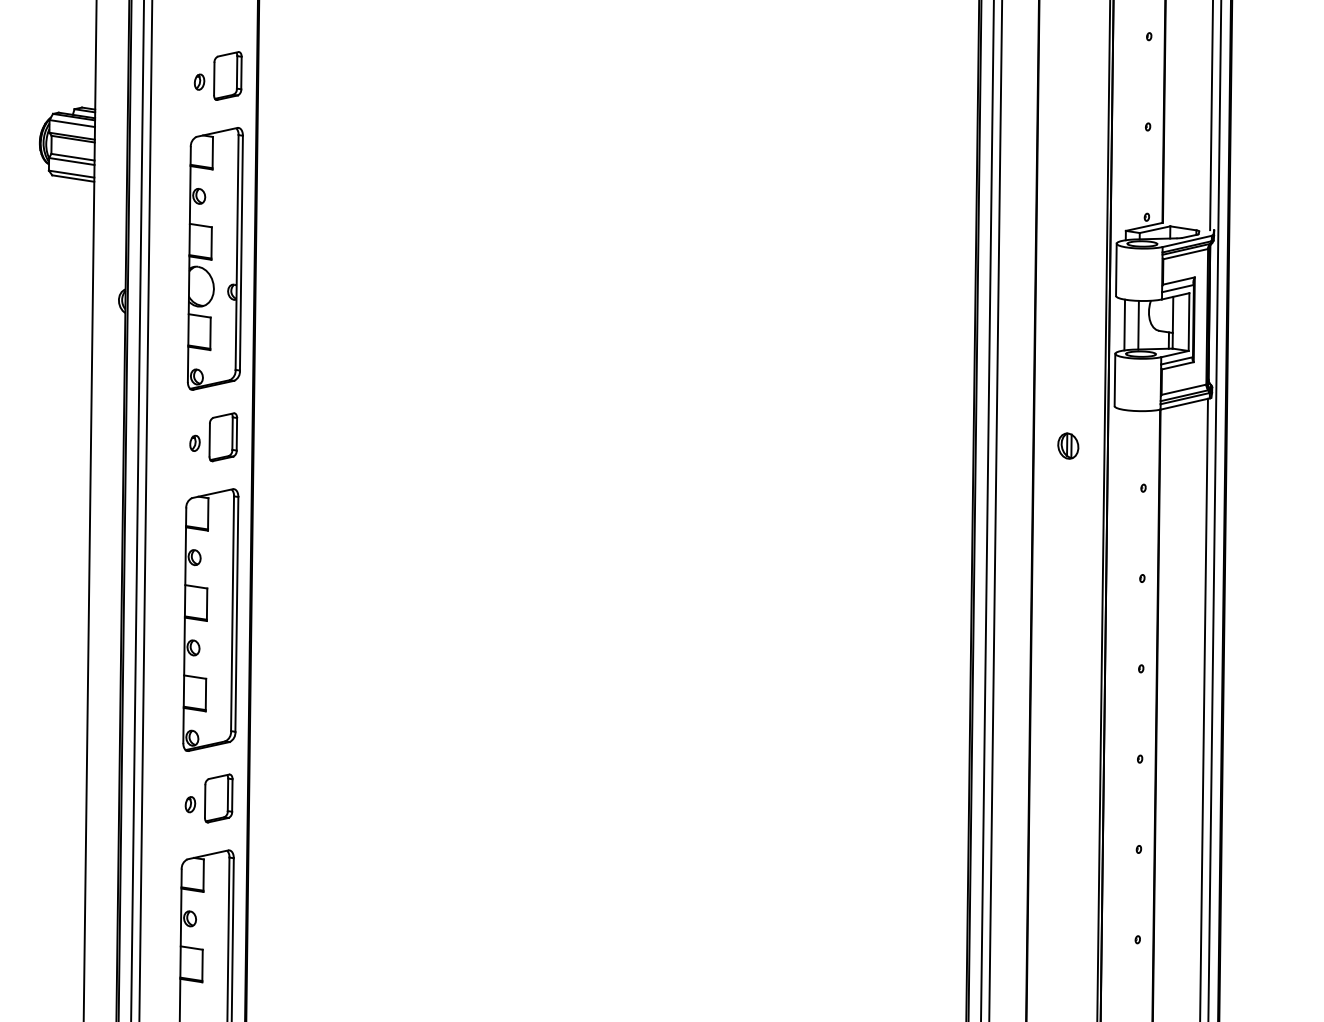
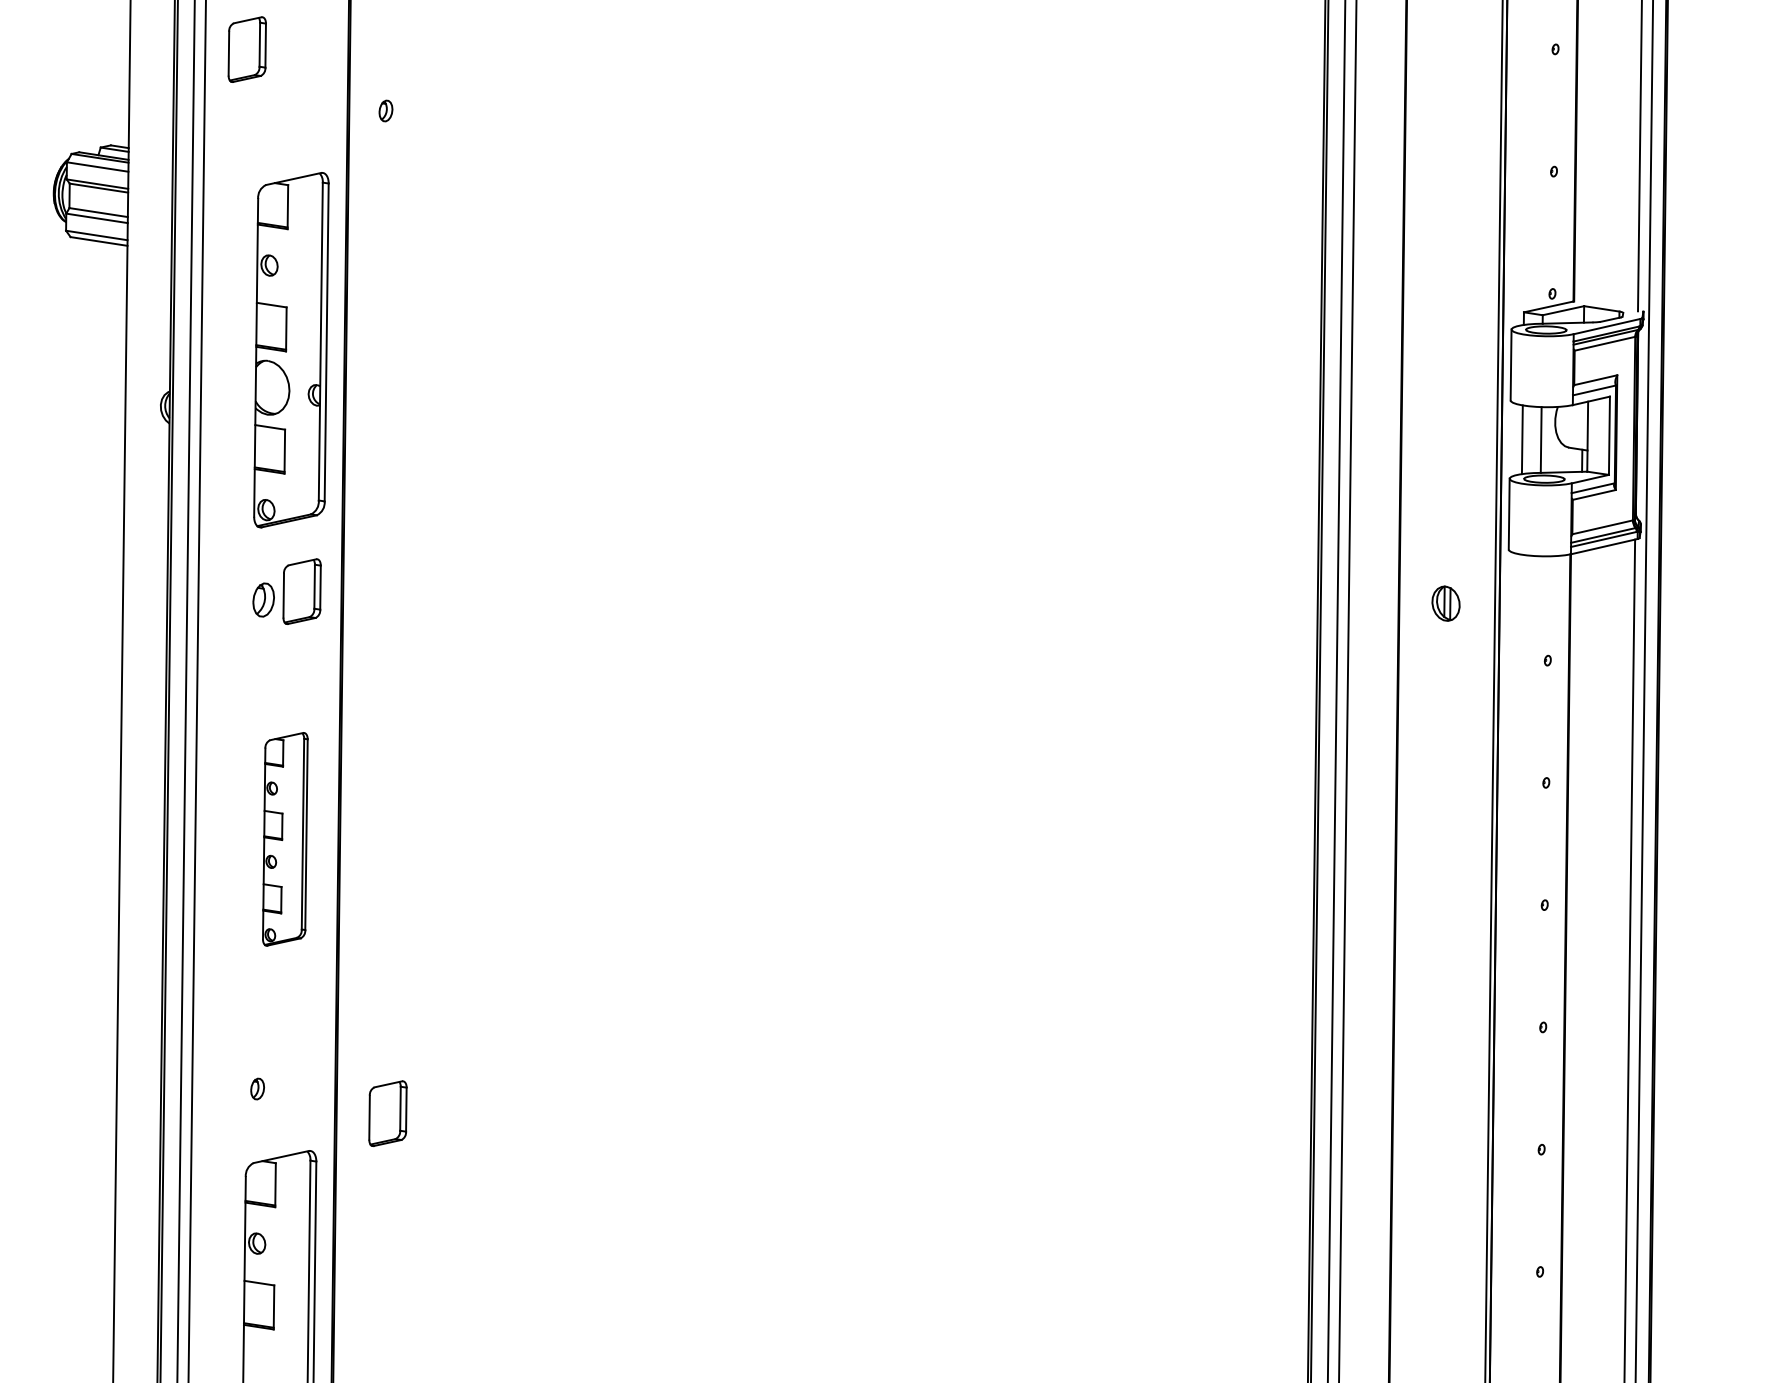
part: (227, 75) -> (246, 49), moved
part: (199, 81) -> (385, 110), moved
part: (194, 443) -> (263, 599), size x1.6
part: (211, 620) -> (285, 839), size x0.6
part: (218, 798) -> (387, 1113), moved

